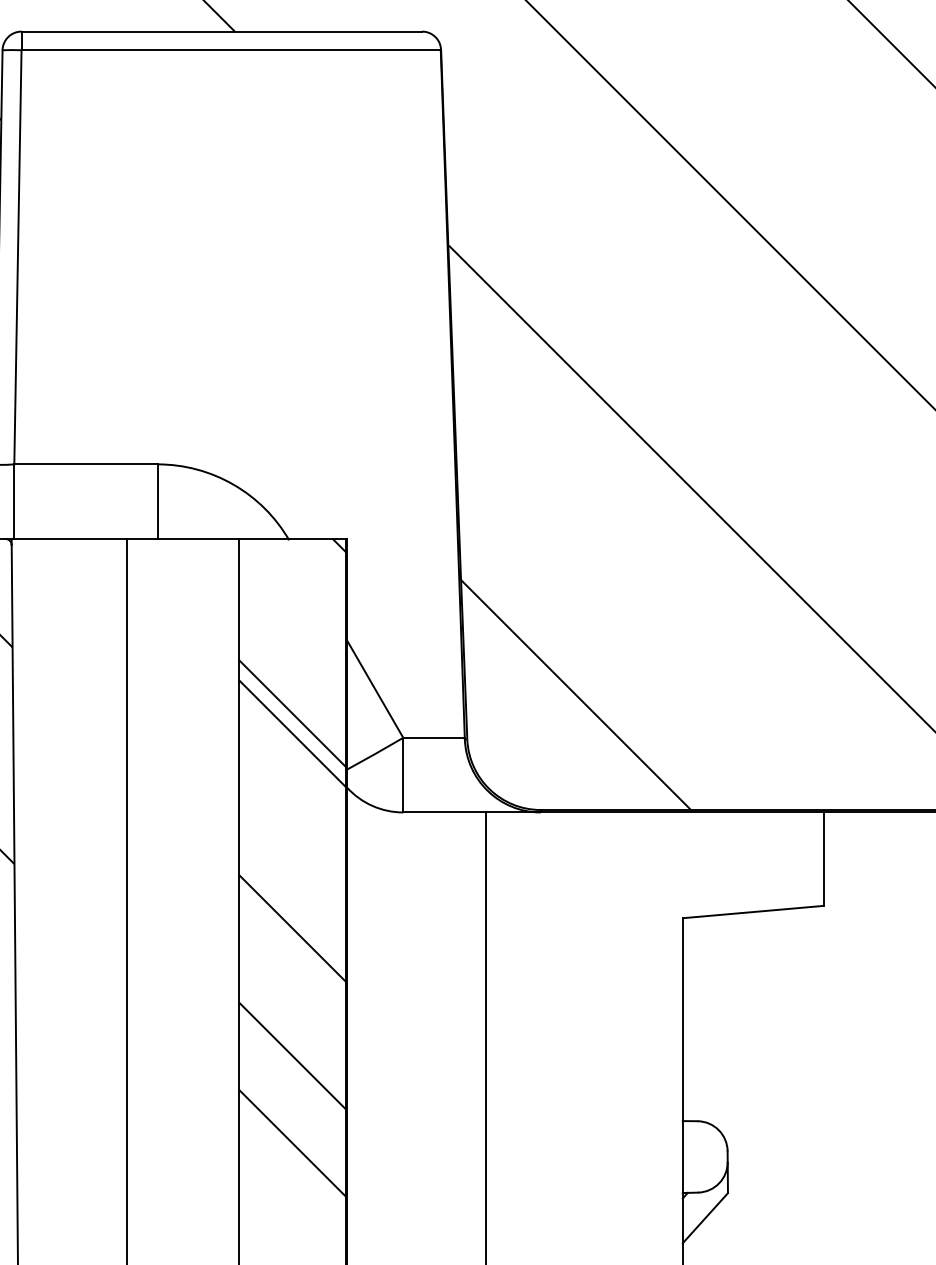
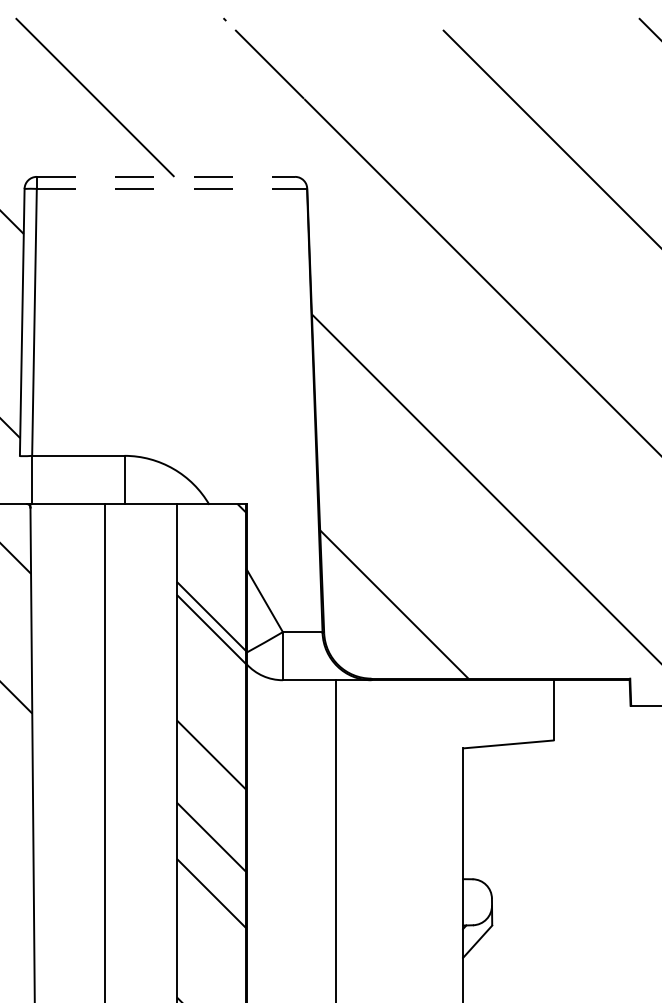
line: (222, 31) -> (166, 176), solid -> dashed
line: (232, 49) -> (172, 188), solid -> dashed

